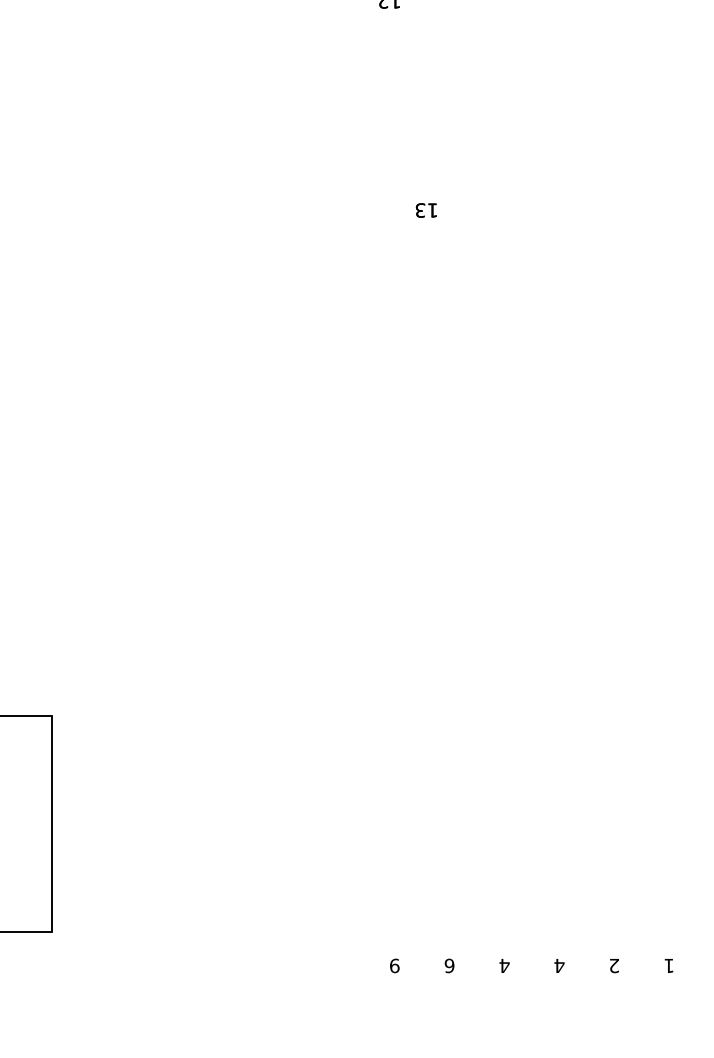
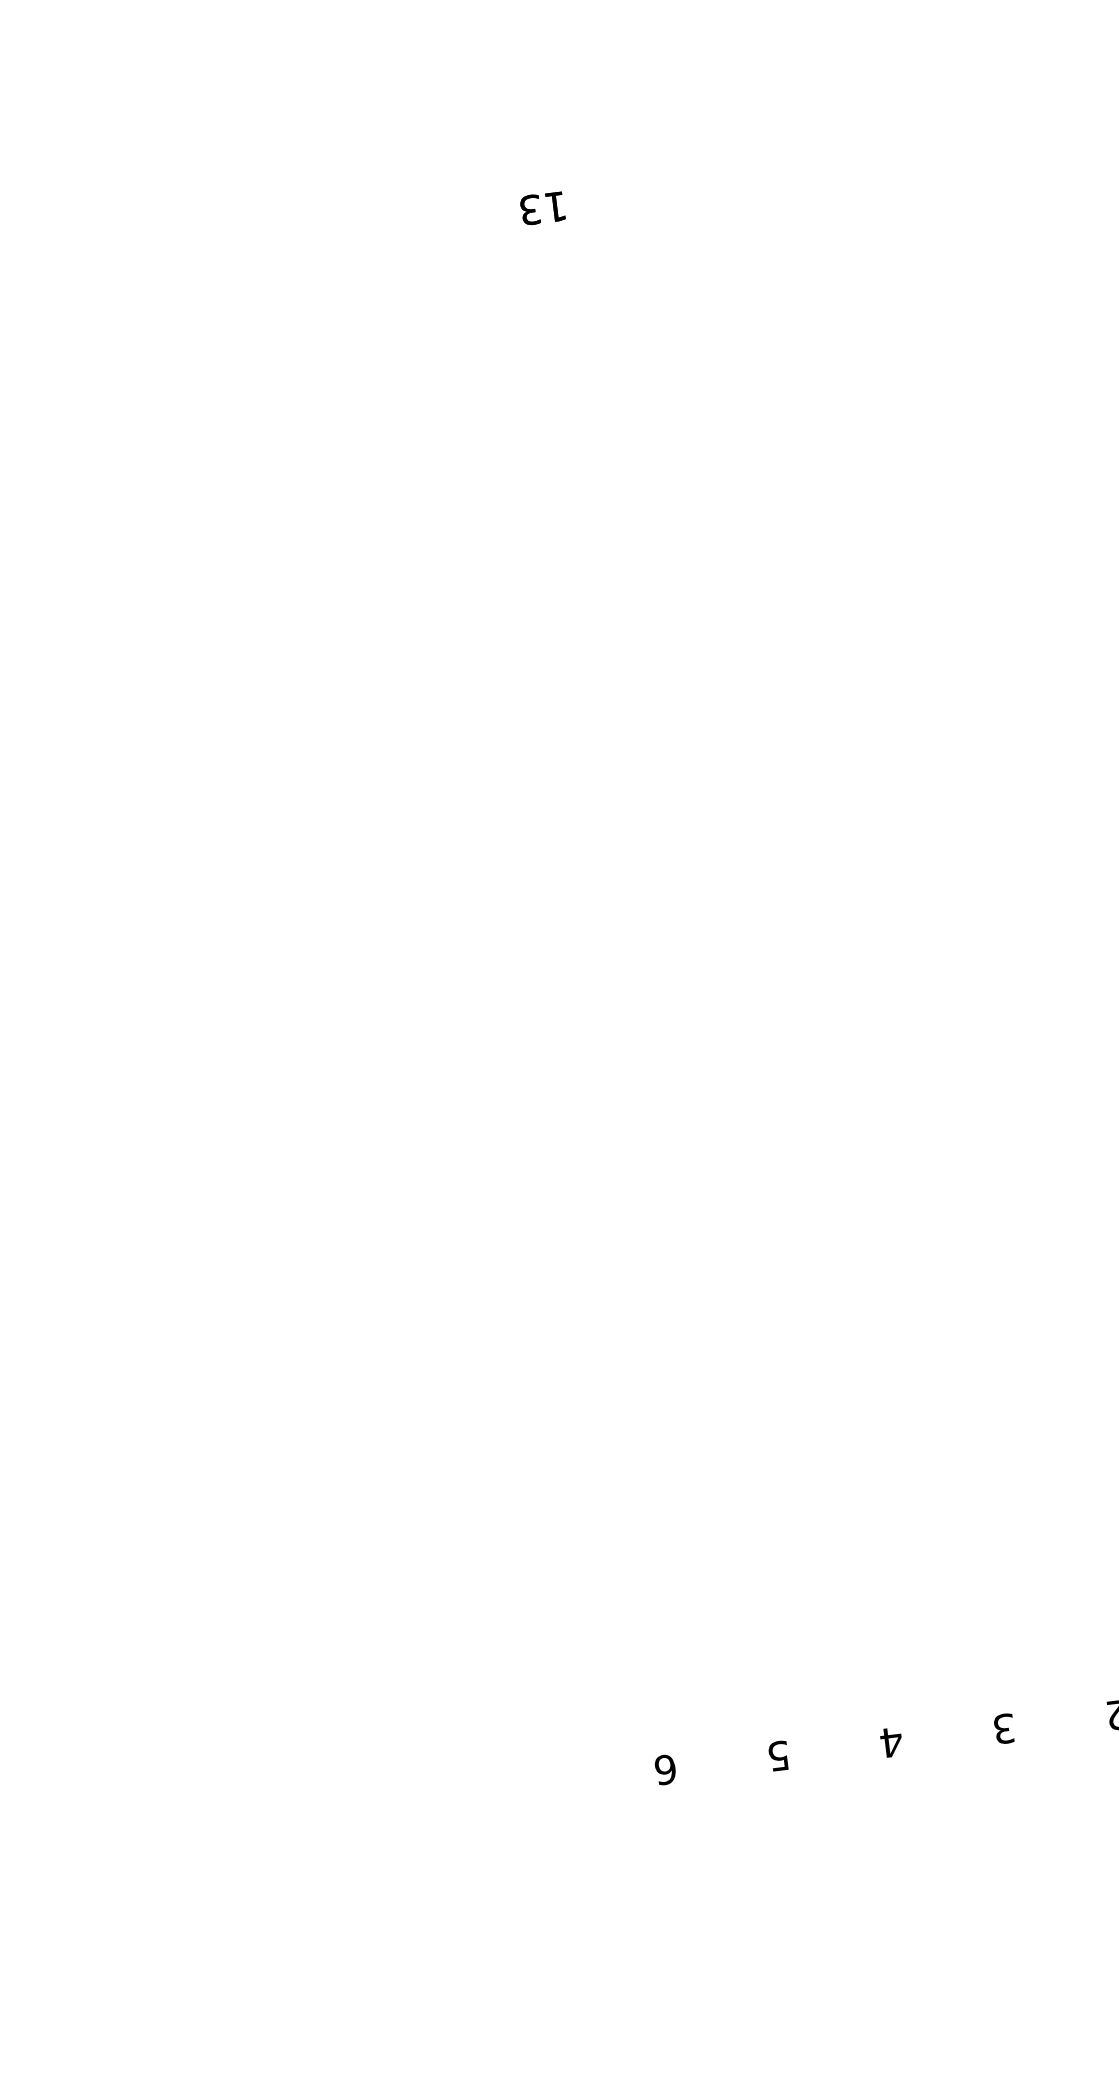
text: (394, 965) -> (665, 1769), 9 -> 6
text: (449, 965) -> (778, 1755), 6 -> 5
text: (559, 965) -> (1004, 1727), 4 -> 3

